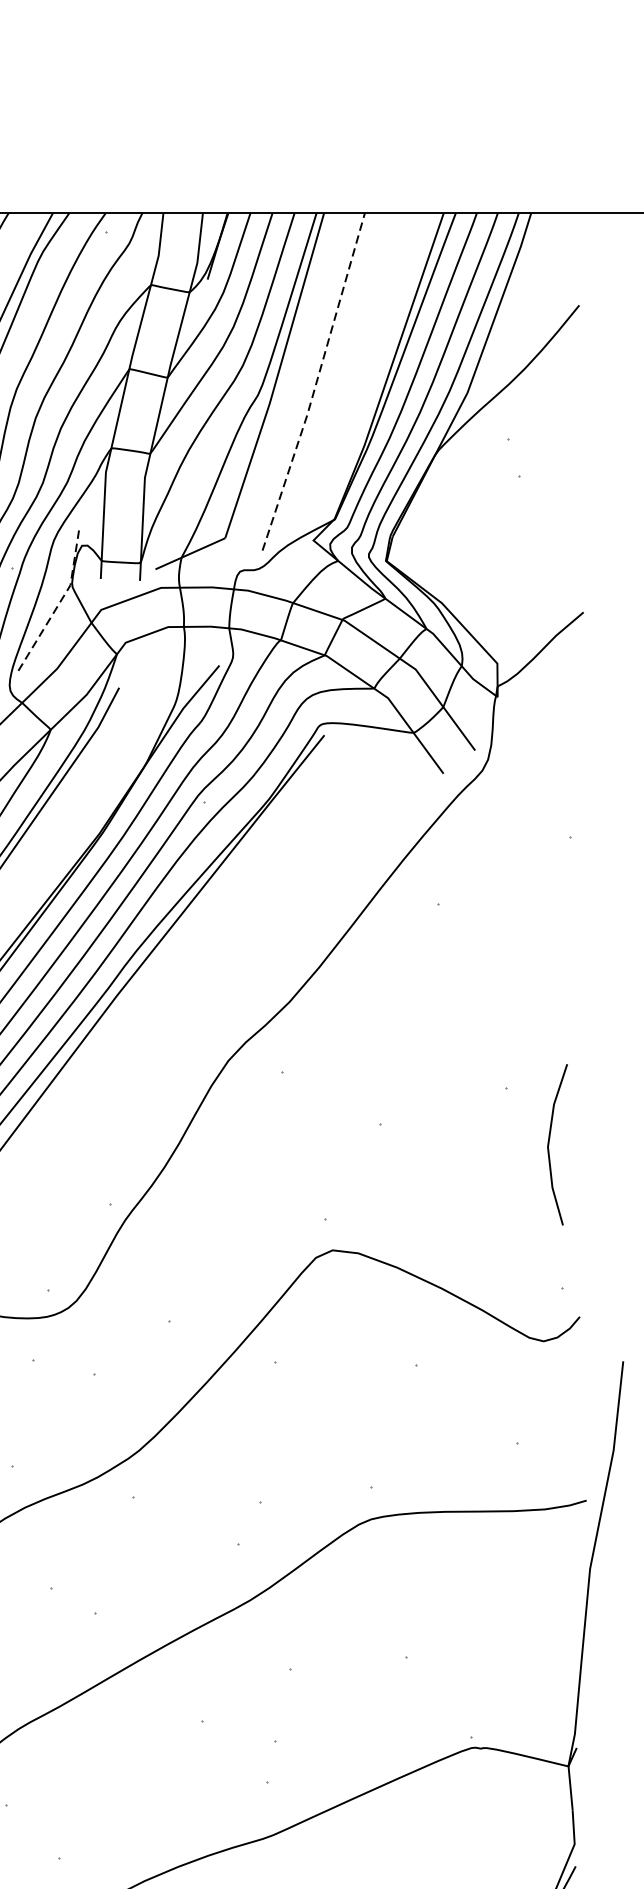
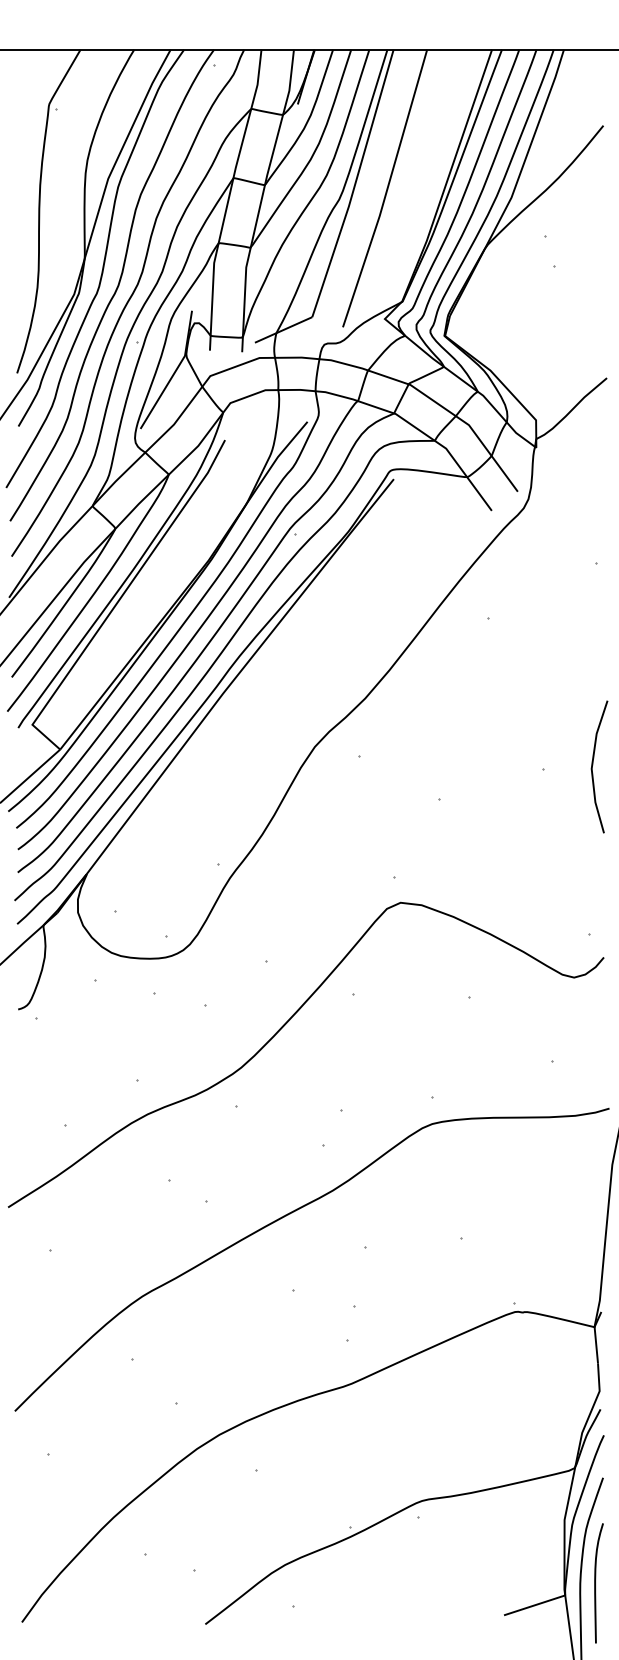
line: (316, 382) -> (387, 189), dashed -> solid
line: (57, 605) -> (174, 372), dashed -> solid
line: (550, 1142) -> (593, 765), moved

